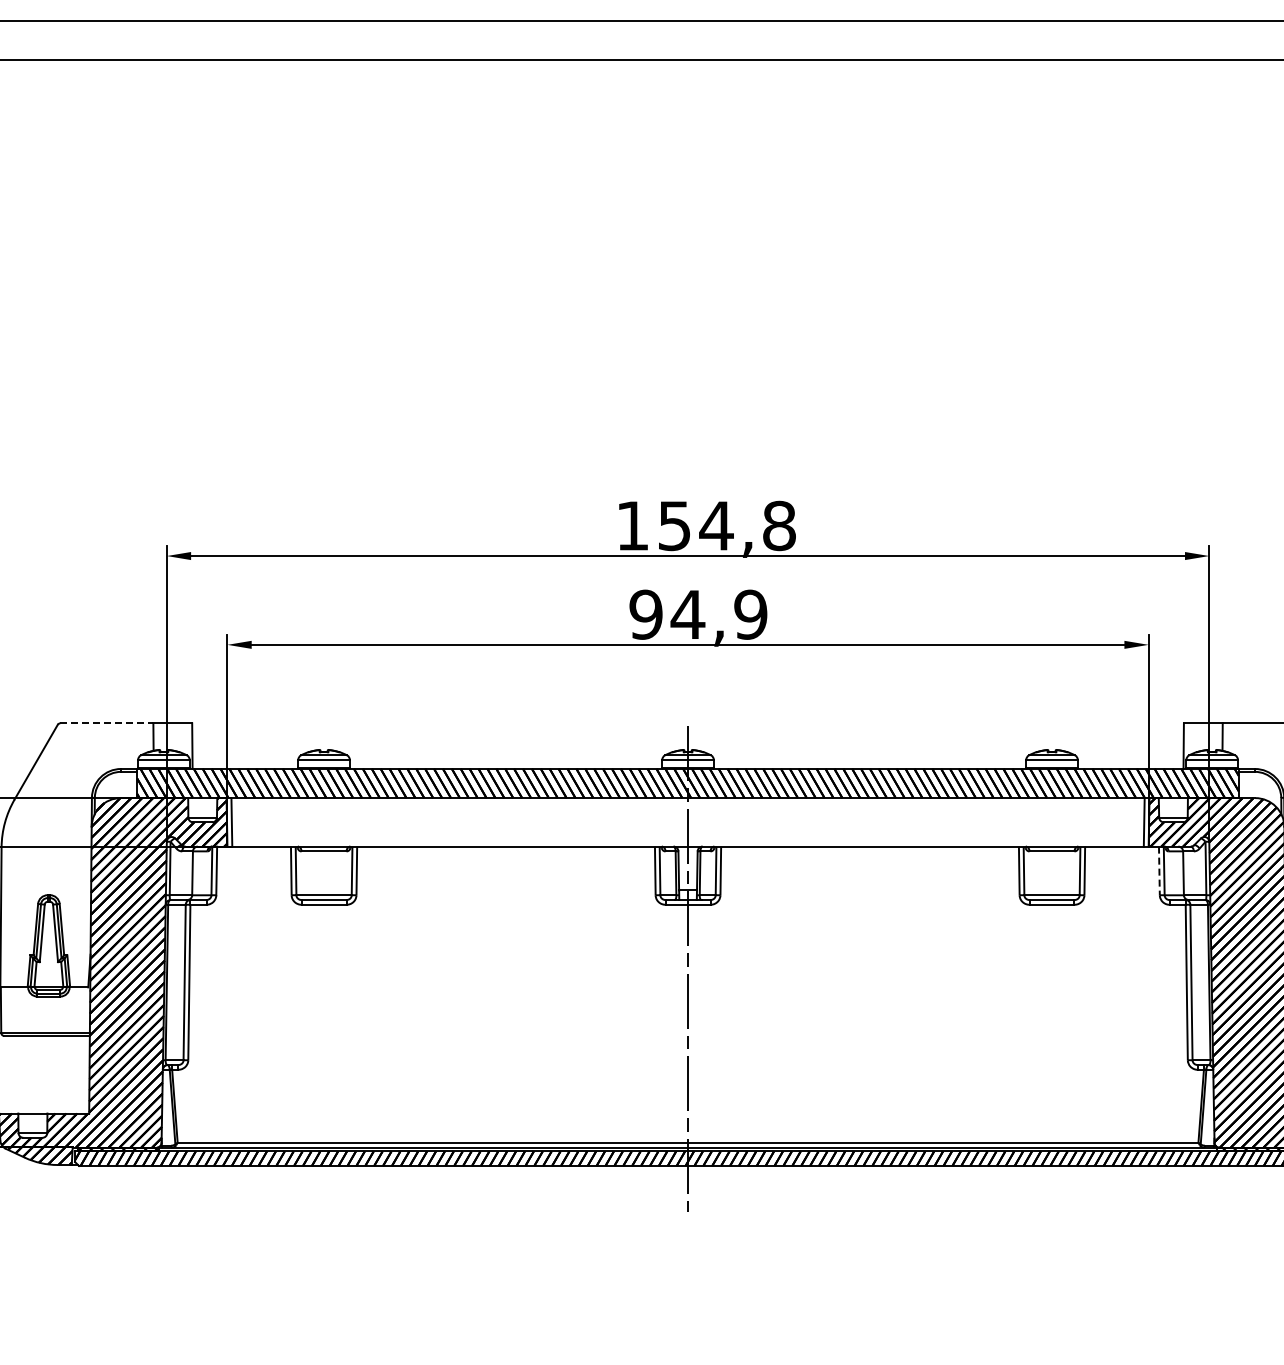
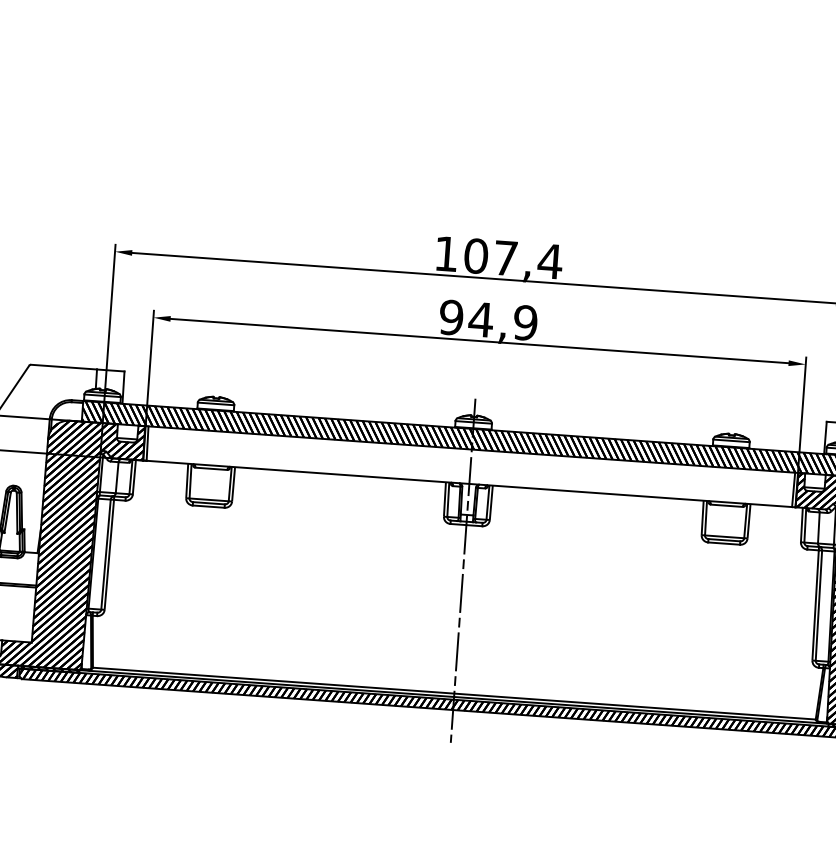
text: (727, 525) -> (513, 258), 154,8 -> 107,4
line: (106, 723) -> (63, 367), dashed -> solid
line: (1159, 871) -> (801, 525), dashed -> solid

